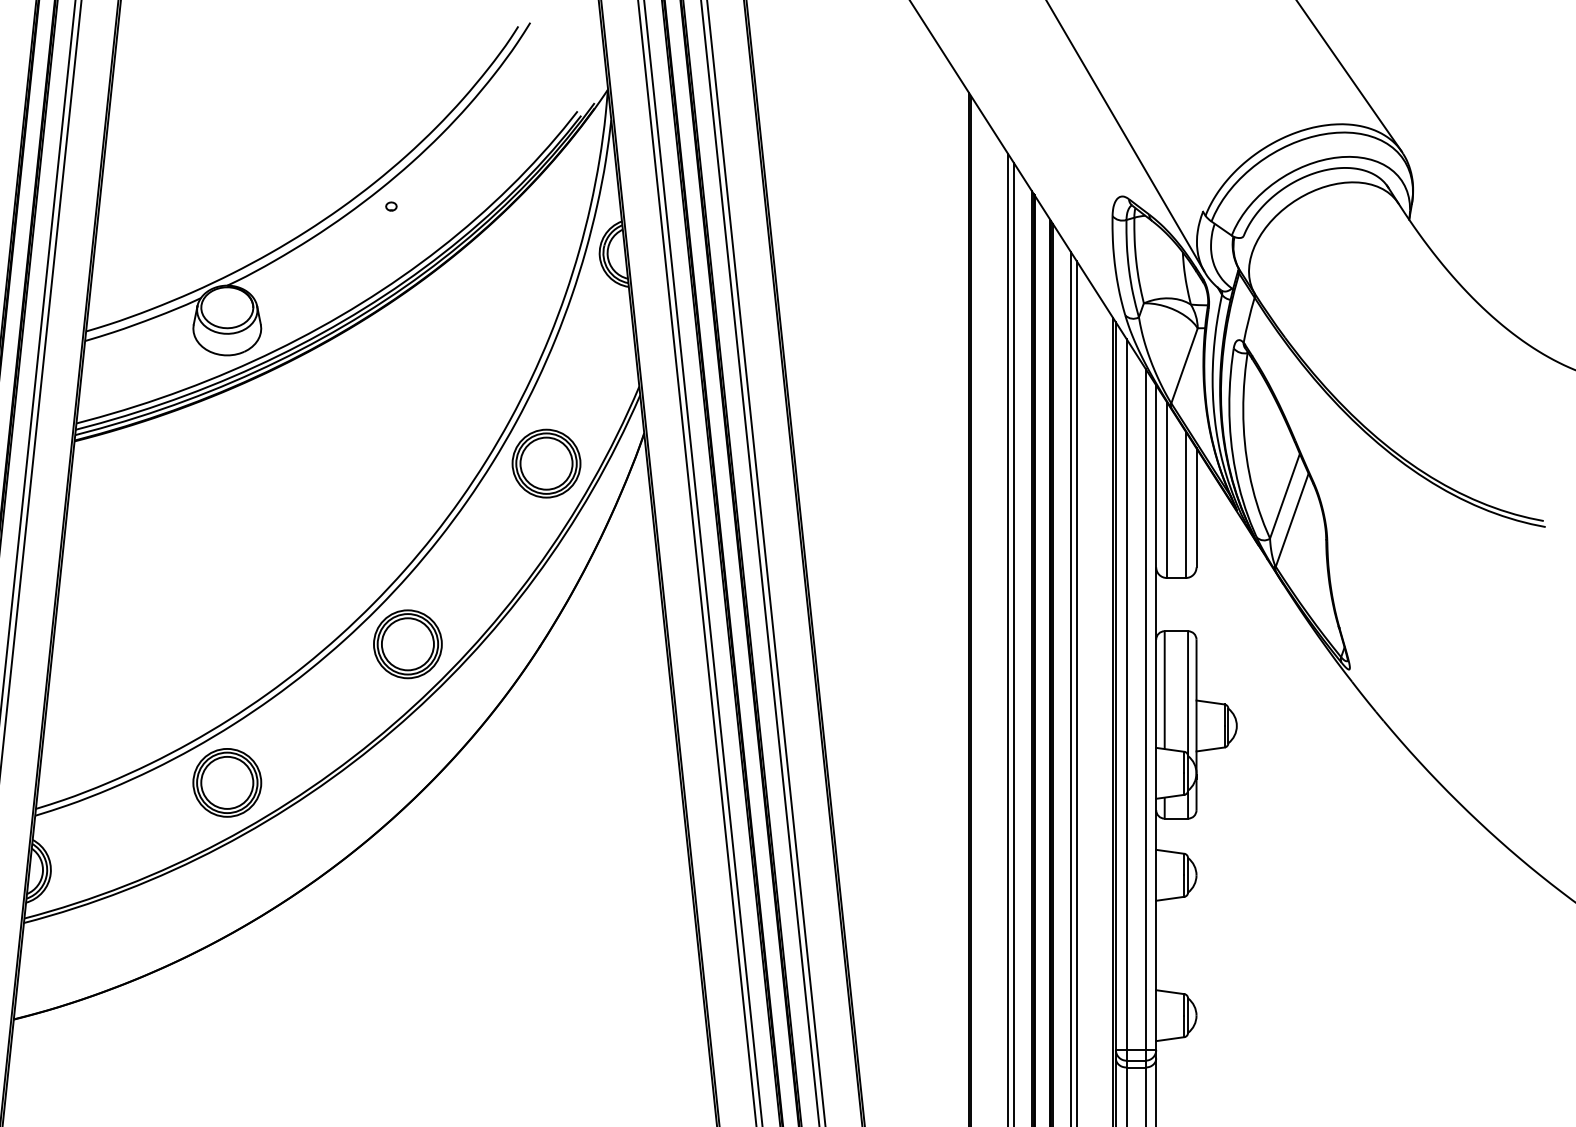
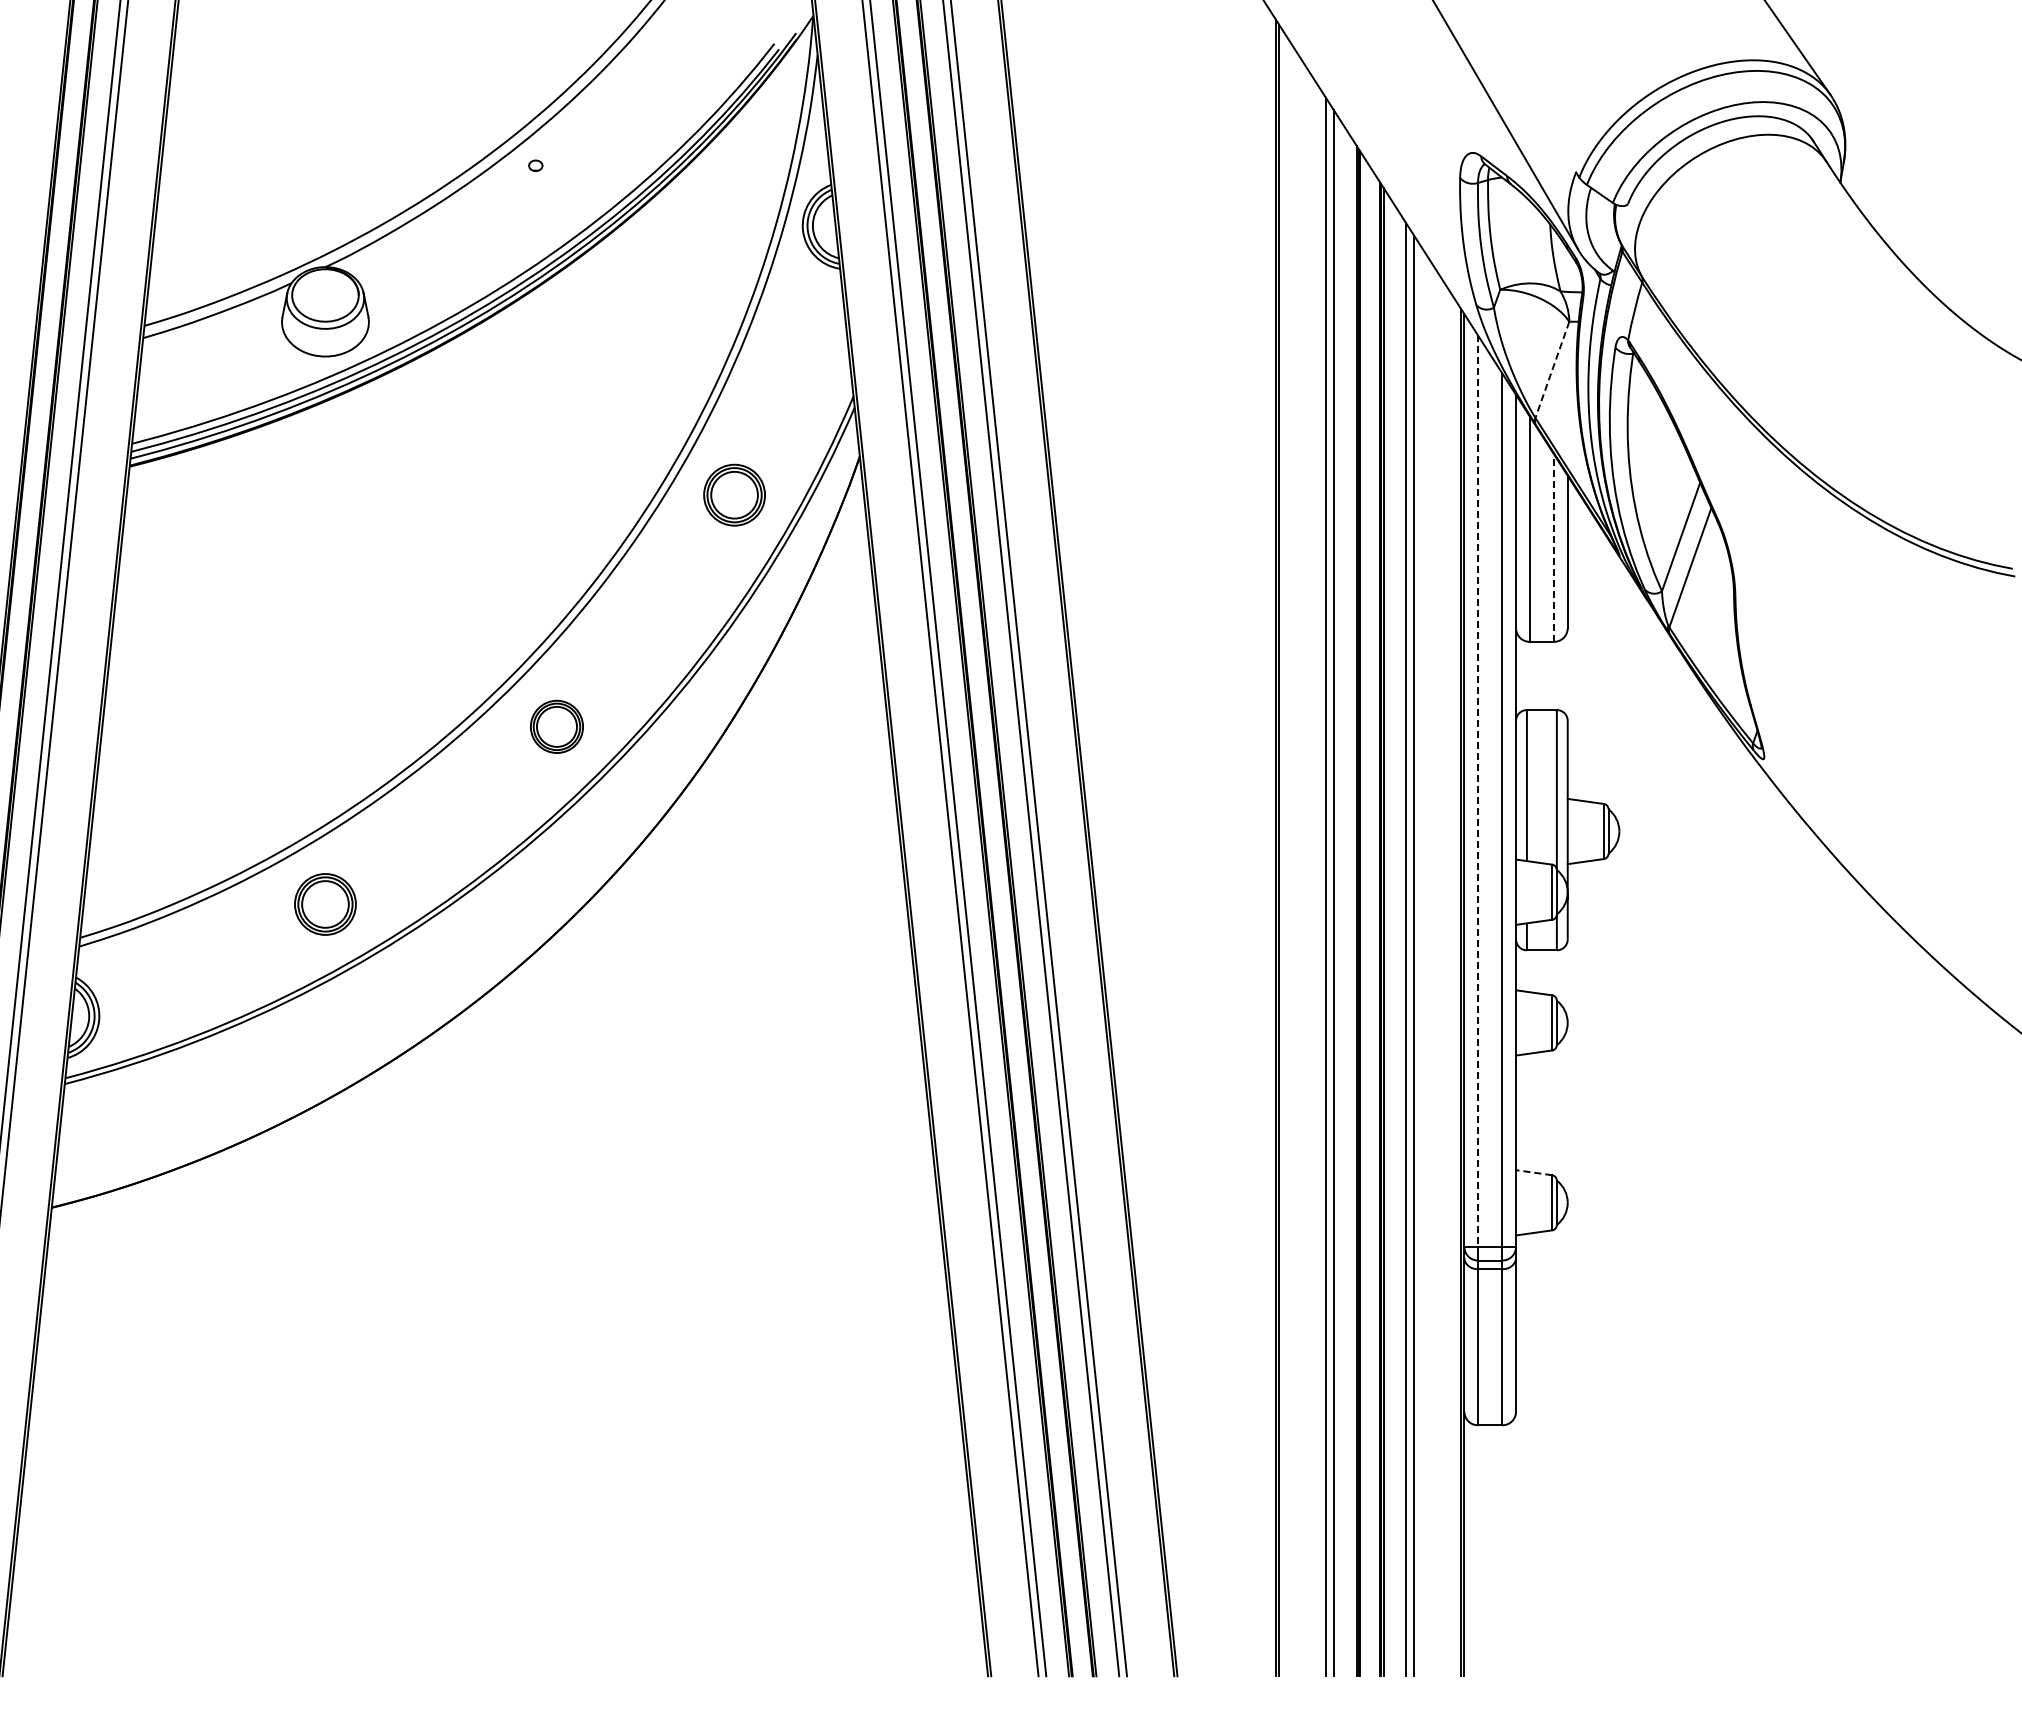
line: (1184, 366) -> (1552, 370), solid -> dashed
part: (546, 463) -> (734, 494), size x0.7
line: (1186, 505) -> (1554, 548), solid -> dashed
part: (407, 644) -> (556, 726), size x0.6
line: (1126, 694) -> (1477, 791), solid -> dashed
part: (227, 782) -> (325, 904), size x0.7
line: (1169, 992) -> (1533, 1172), solid -> dashed

